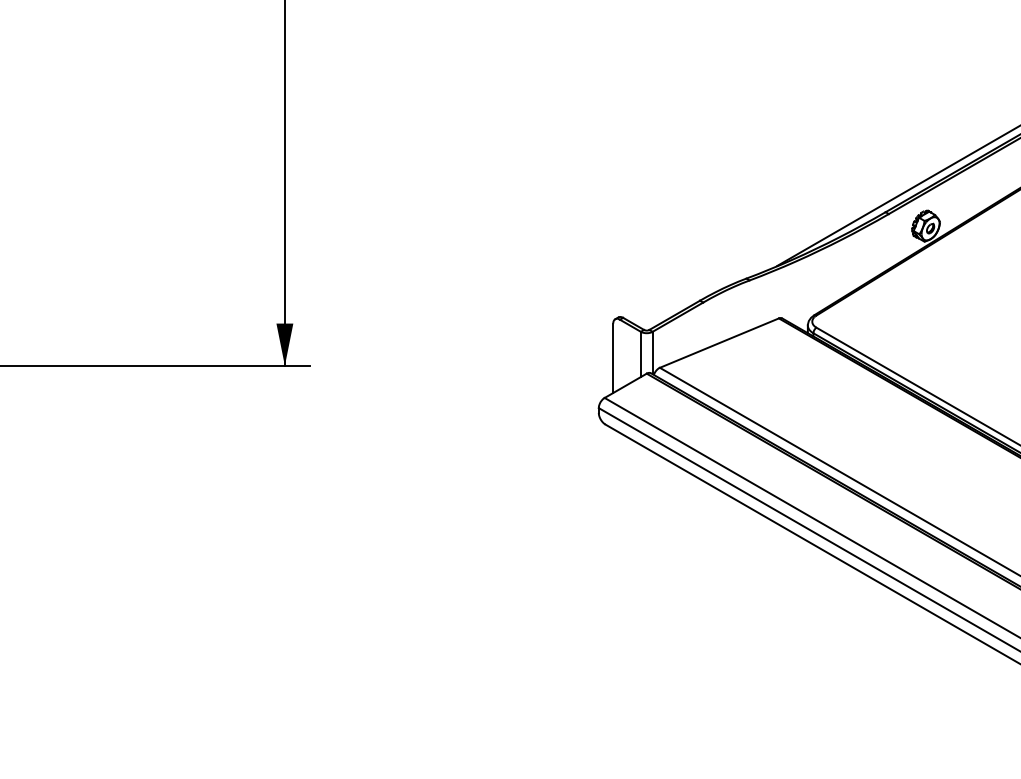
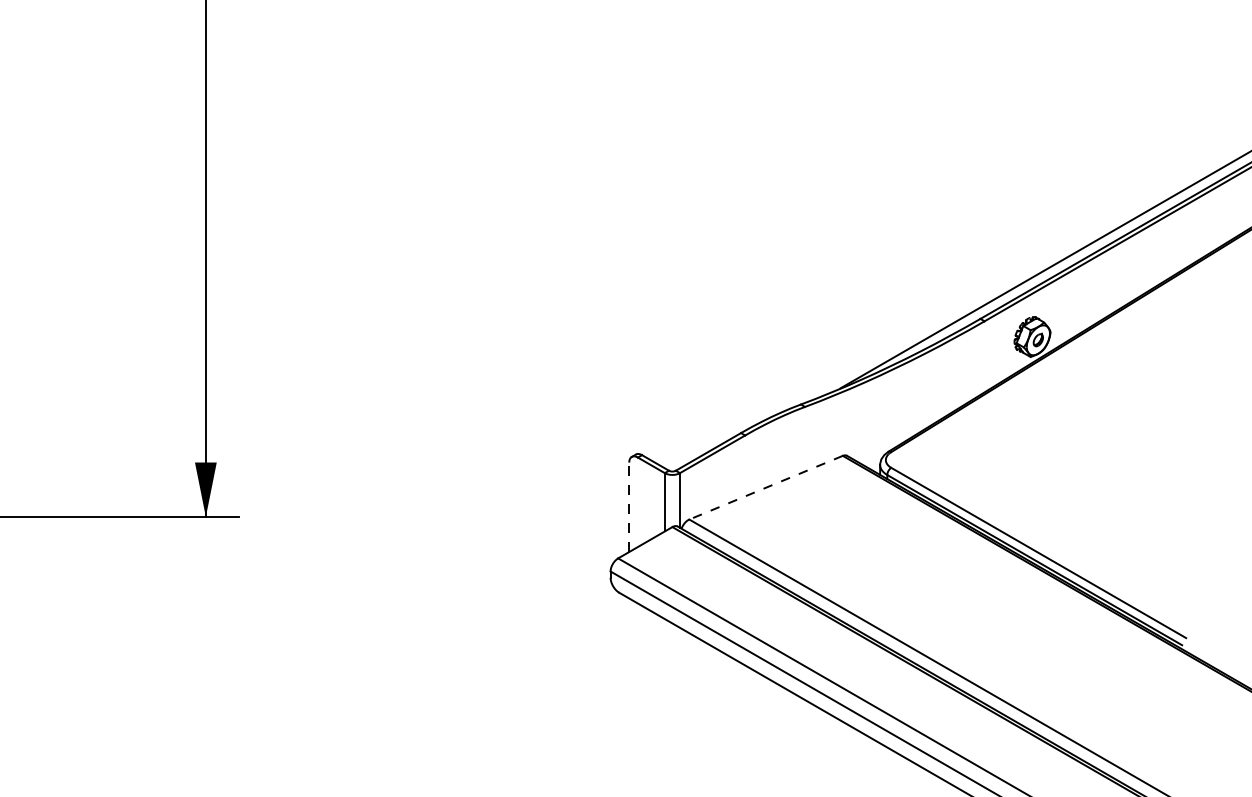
line: (718, 343) -> (764, 488), solid -> dashed
line: (613, 358) -> (629, 507), solid -> dashed

